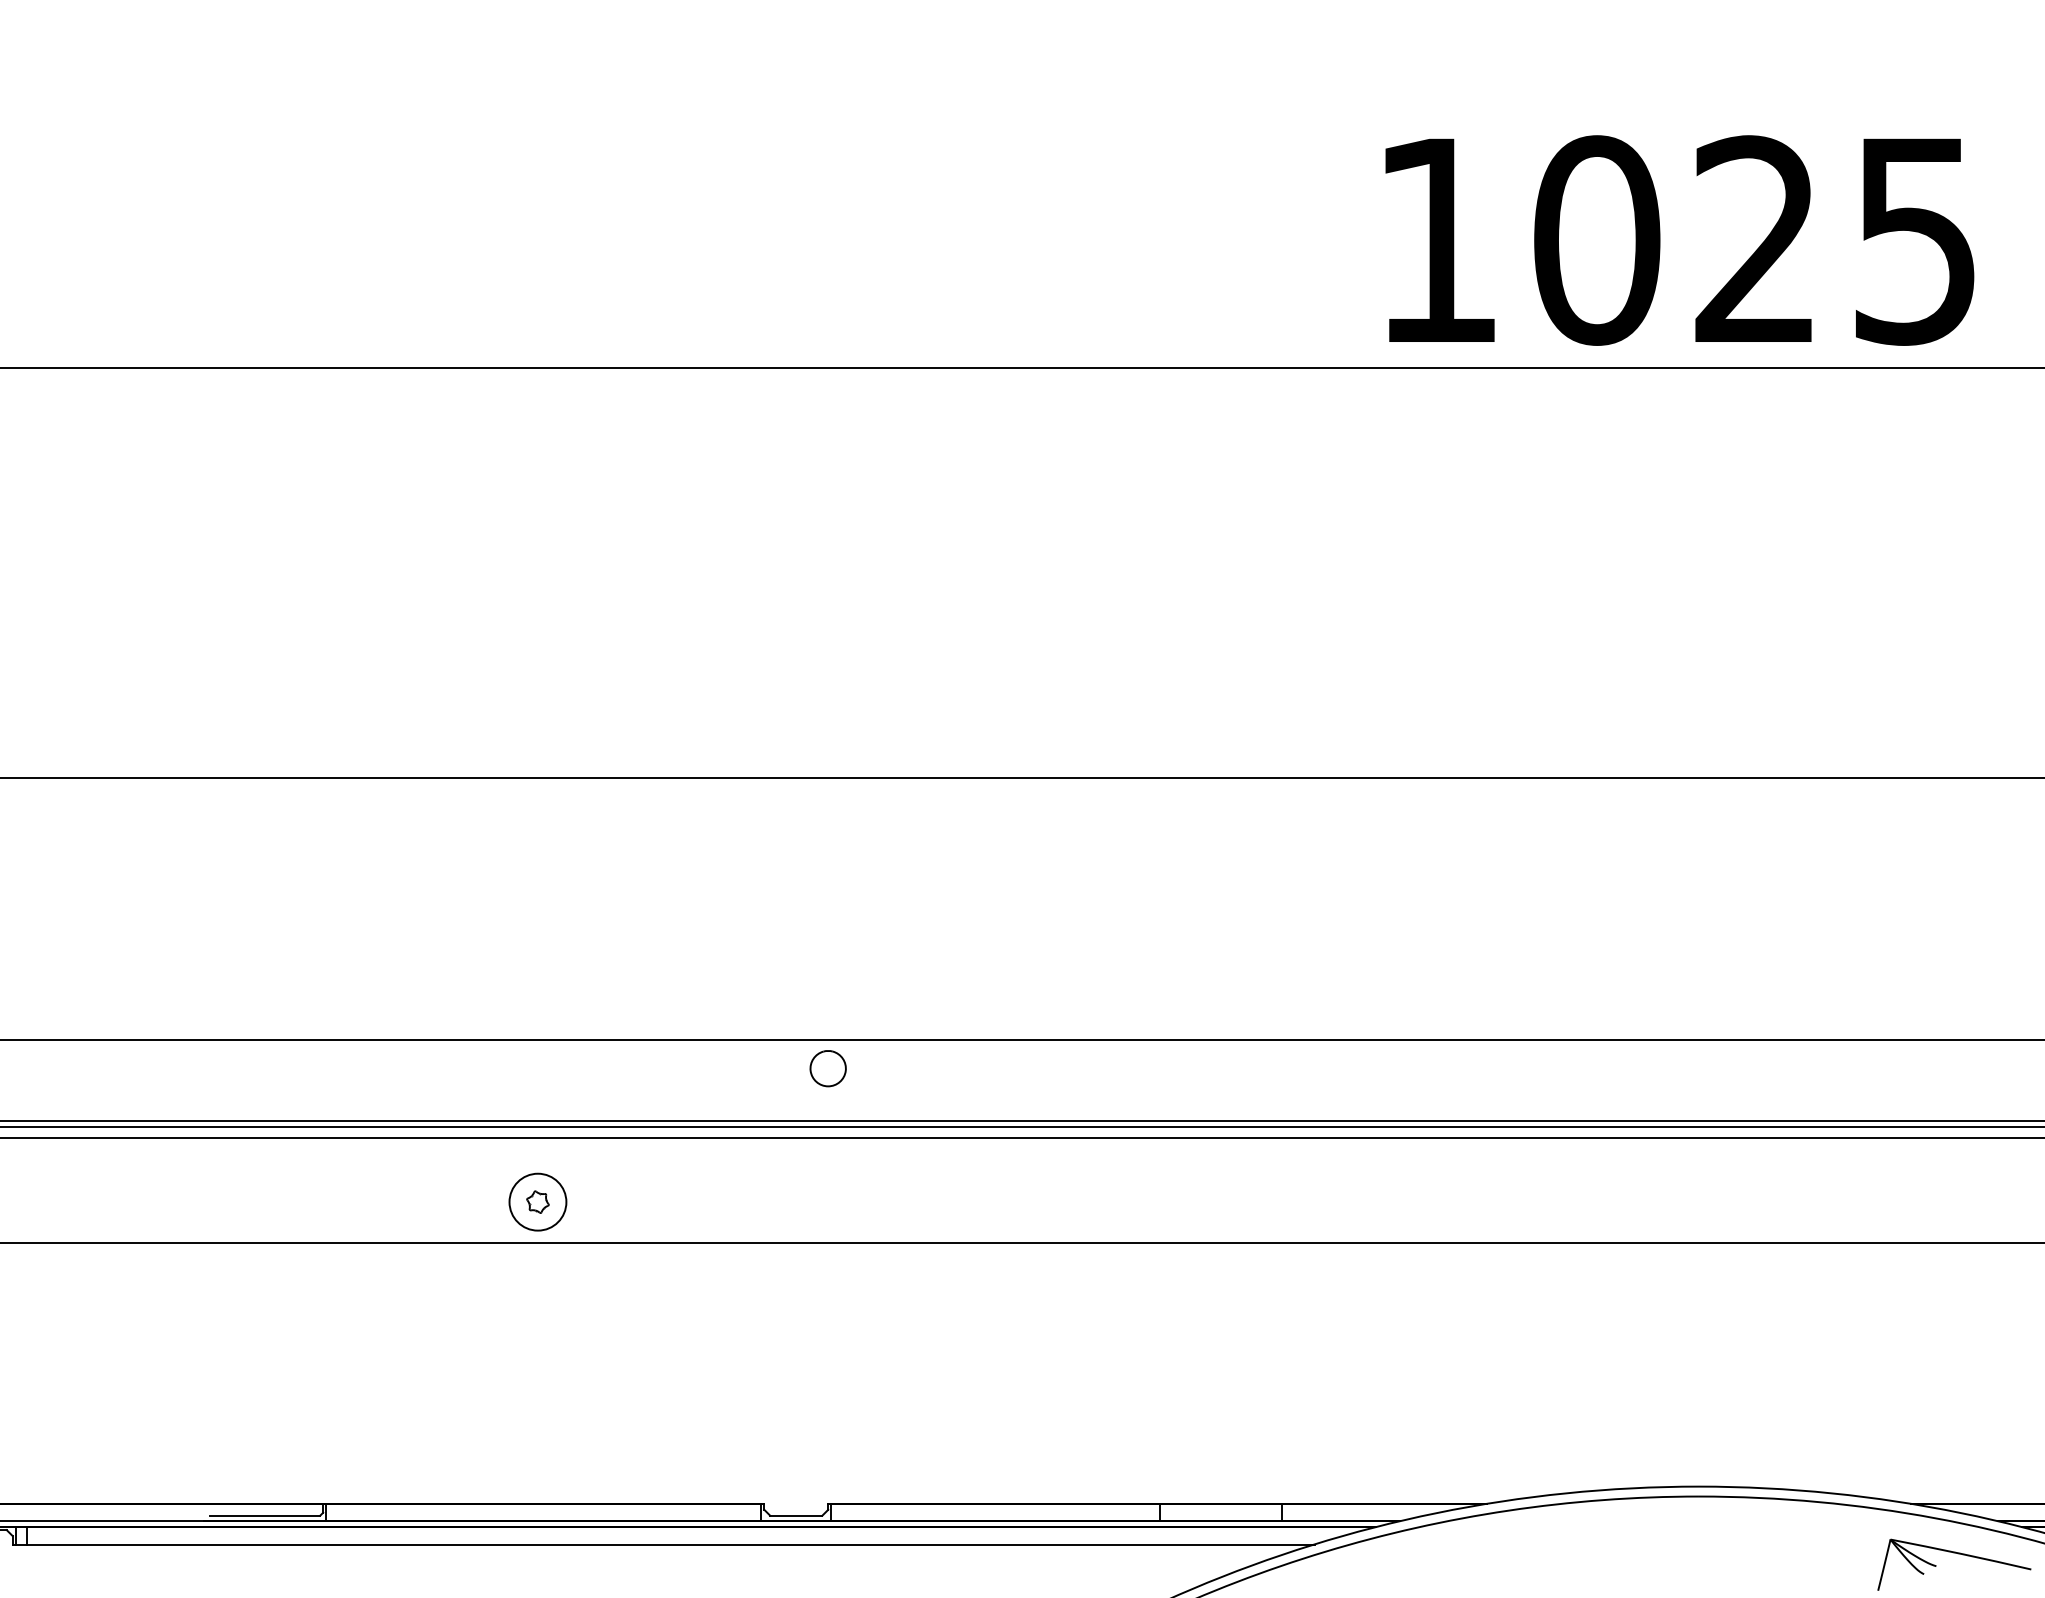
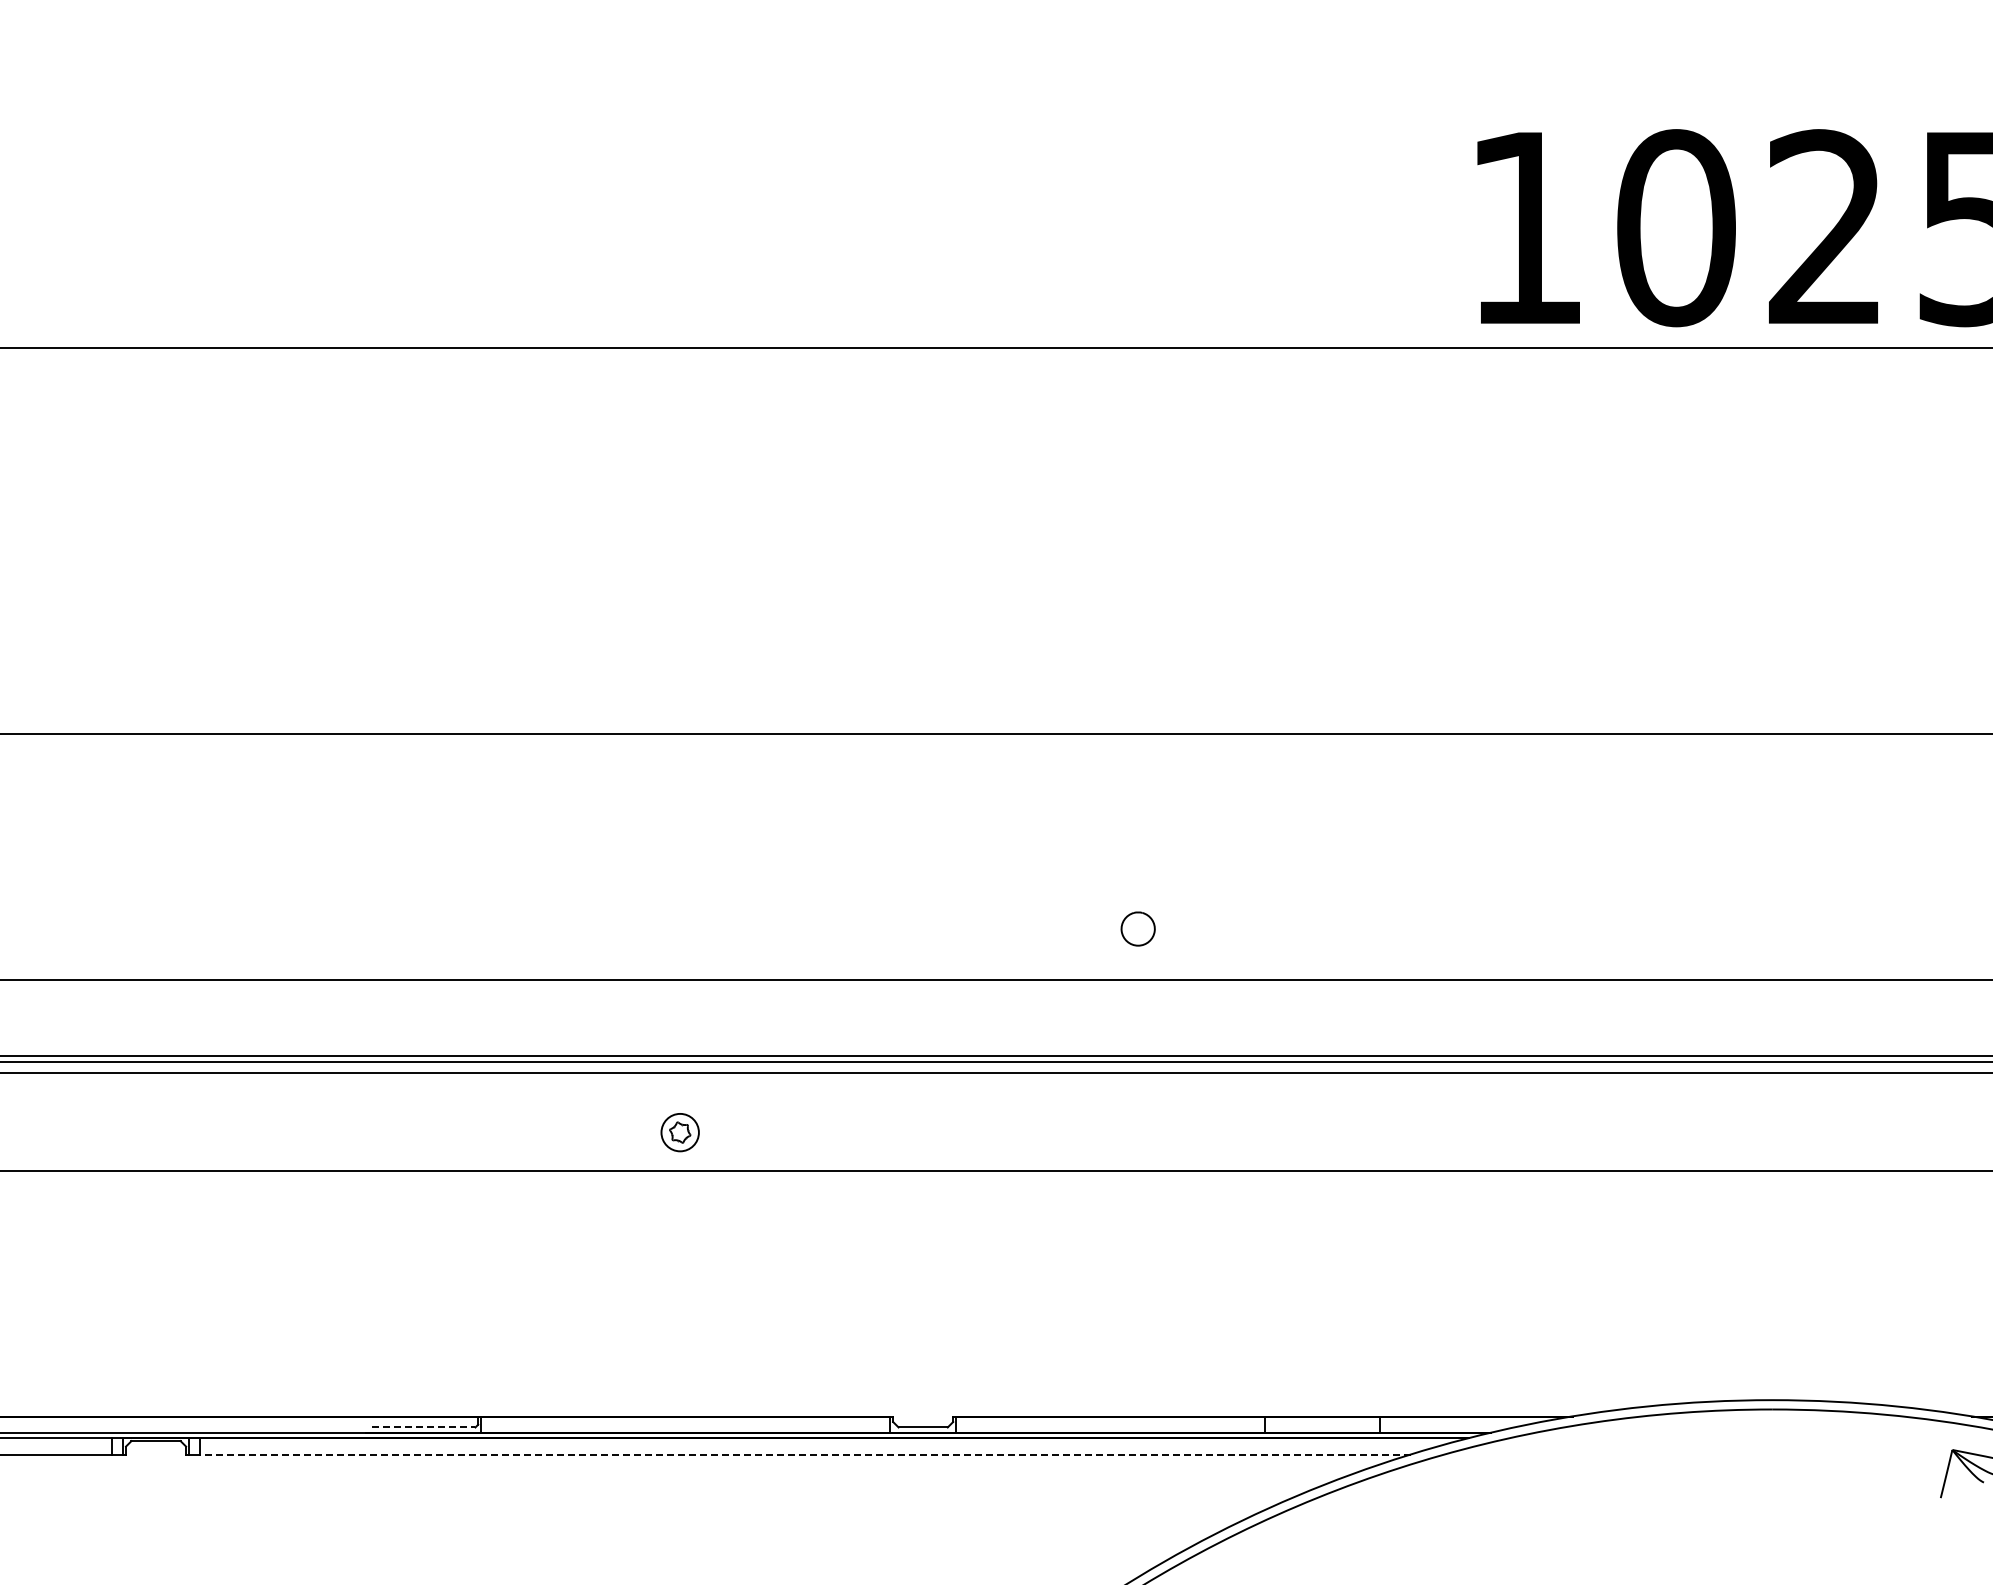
part: (827, 1068) -> (1137, 928), moved
circle: (537, 1202) -> (679, 1132), size x0.7
line: (265, 1515) -> (423, 1427), solid -> dashed
line: (671, 1544) -> (805, 1454), solid -> dashed

